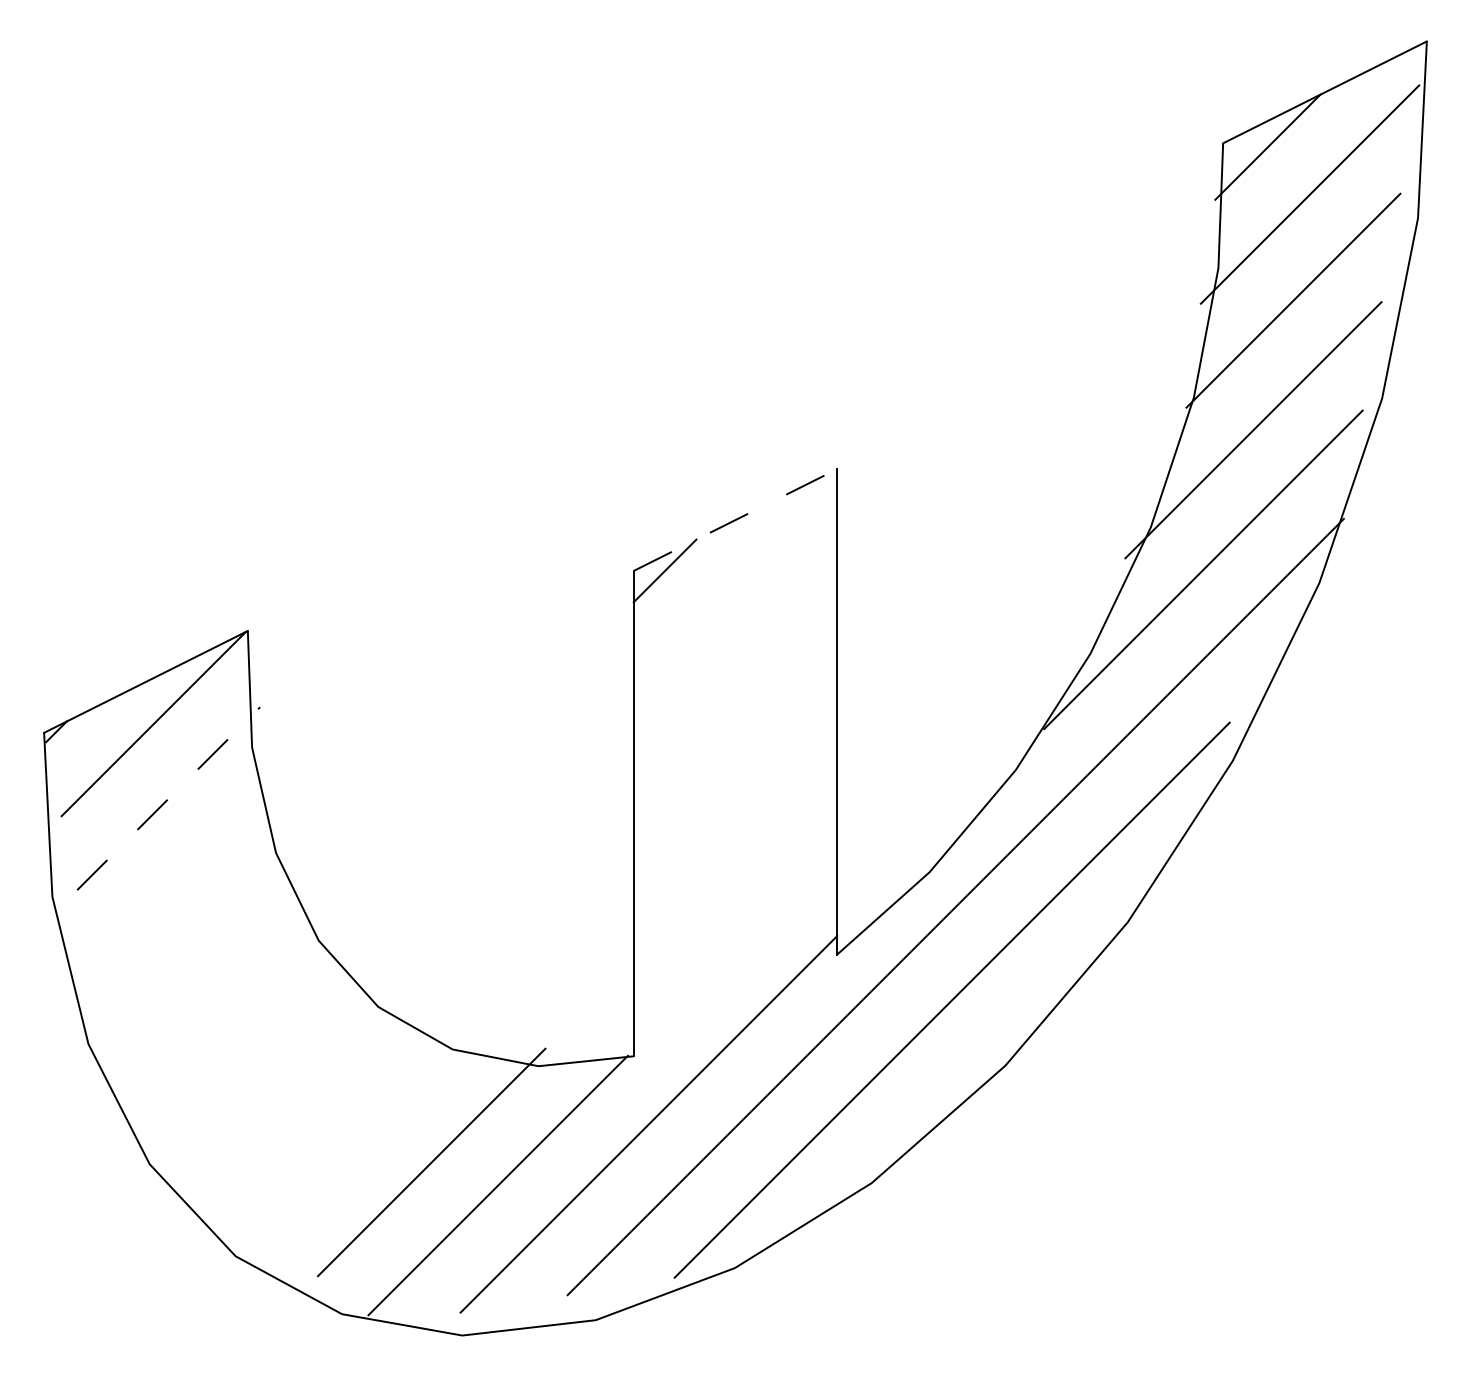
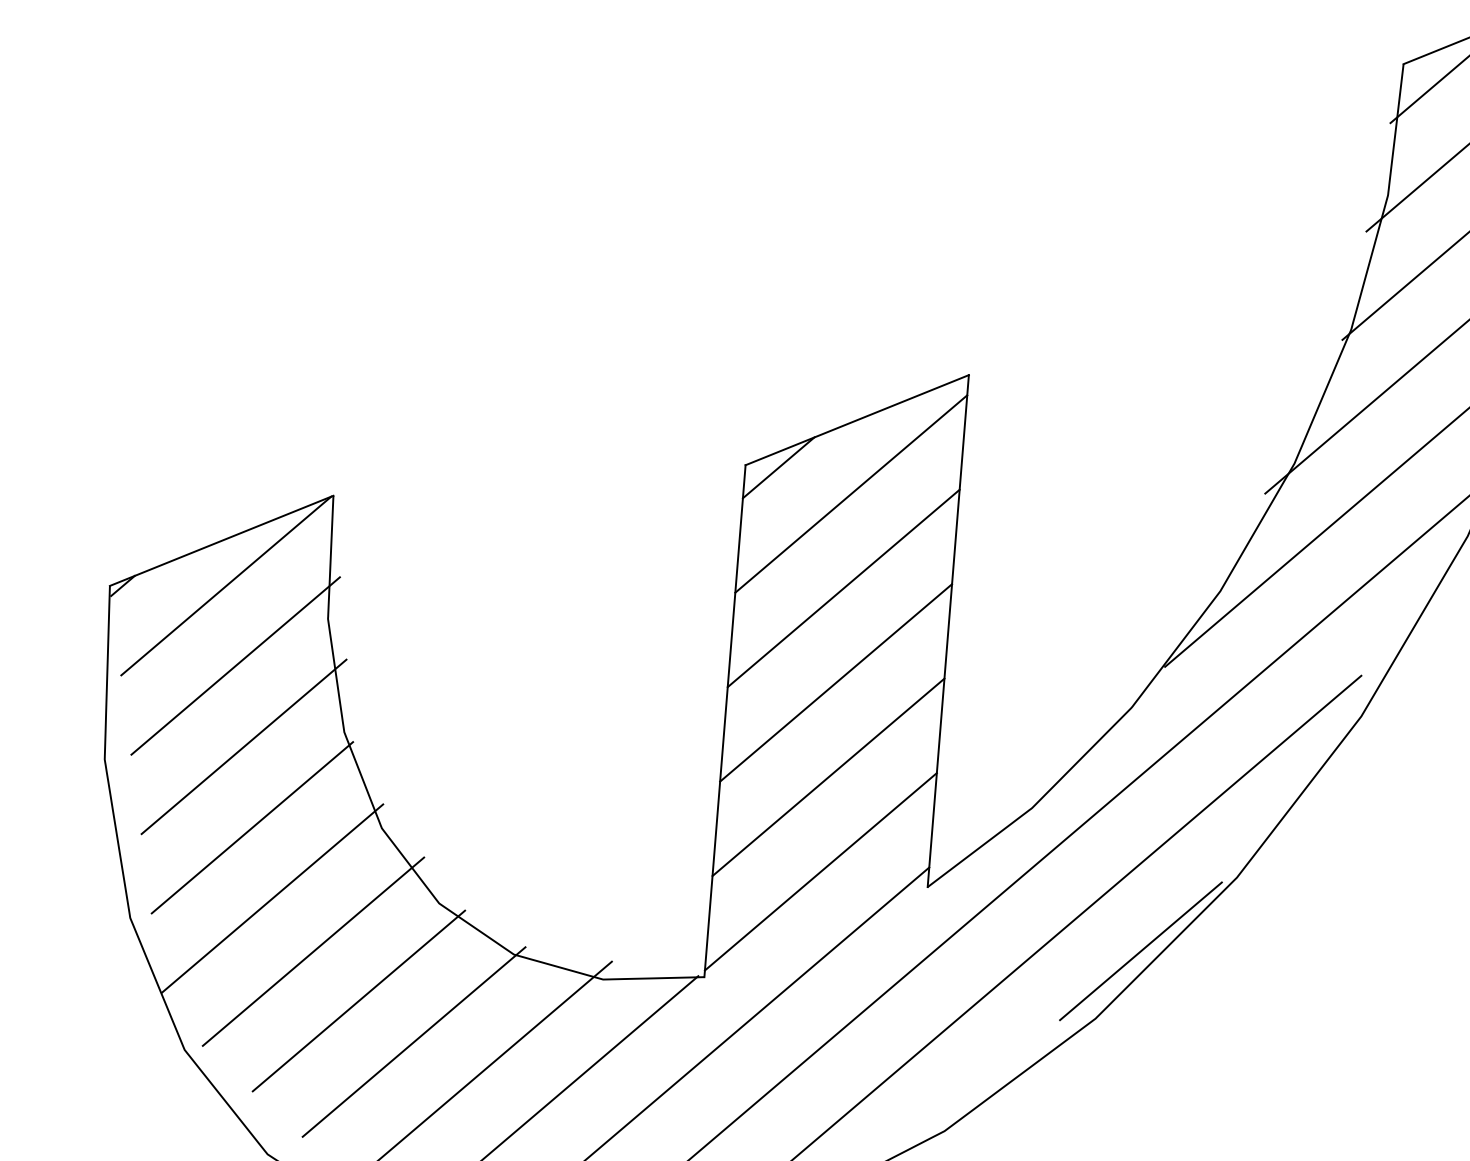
line: (735, 520) -> (857, 420), dashed -> solid
line: (735, 589) -> (851, 493), added
line: (735, 679) -> (843, 588), added
line: (735, 768) -> (836, 682), added
line: (169, 798) -> (236, 665), dashed -> solid
line: (735, 858) -> (828, 777), added
line: (182, 874) -> (243, 747), added
line: (735, 947) -> (820, 871), added
line: (196, 949) -> (252, 827), added
line: (1043, 998) -> (1141, 950), added
line: (220, 1014) -> (272, 897), added
line: (263, 1061) -> (313, 951), added
line: (310, 1104) -> (359, 1000), added
line: (364, 1139) -> (413, 1042), added

